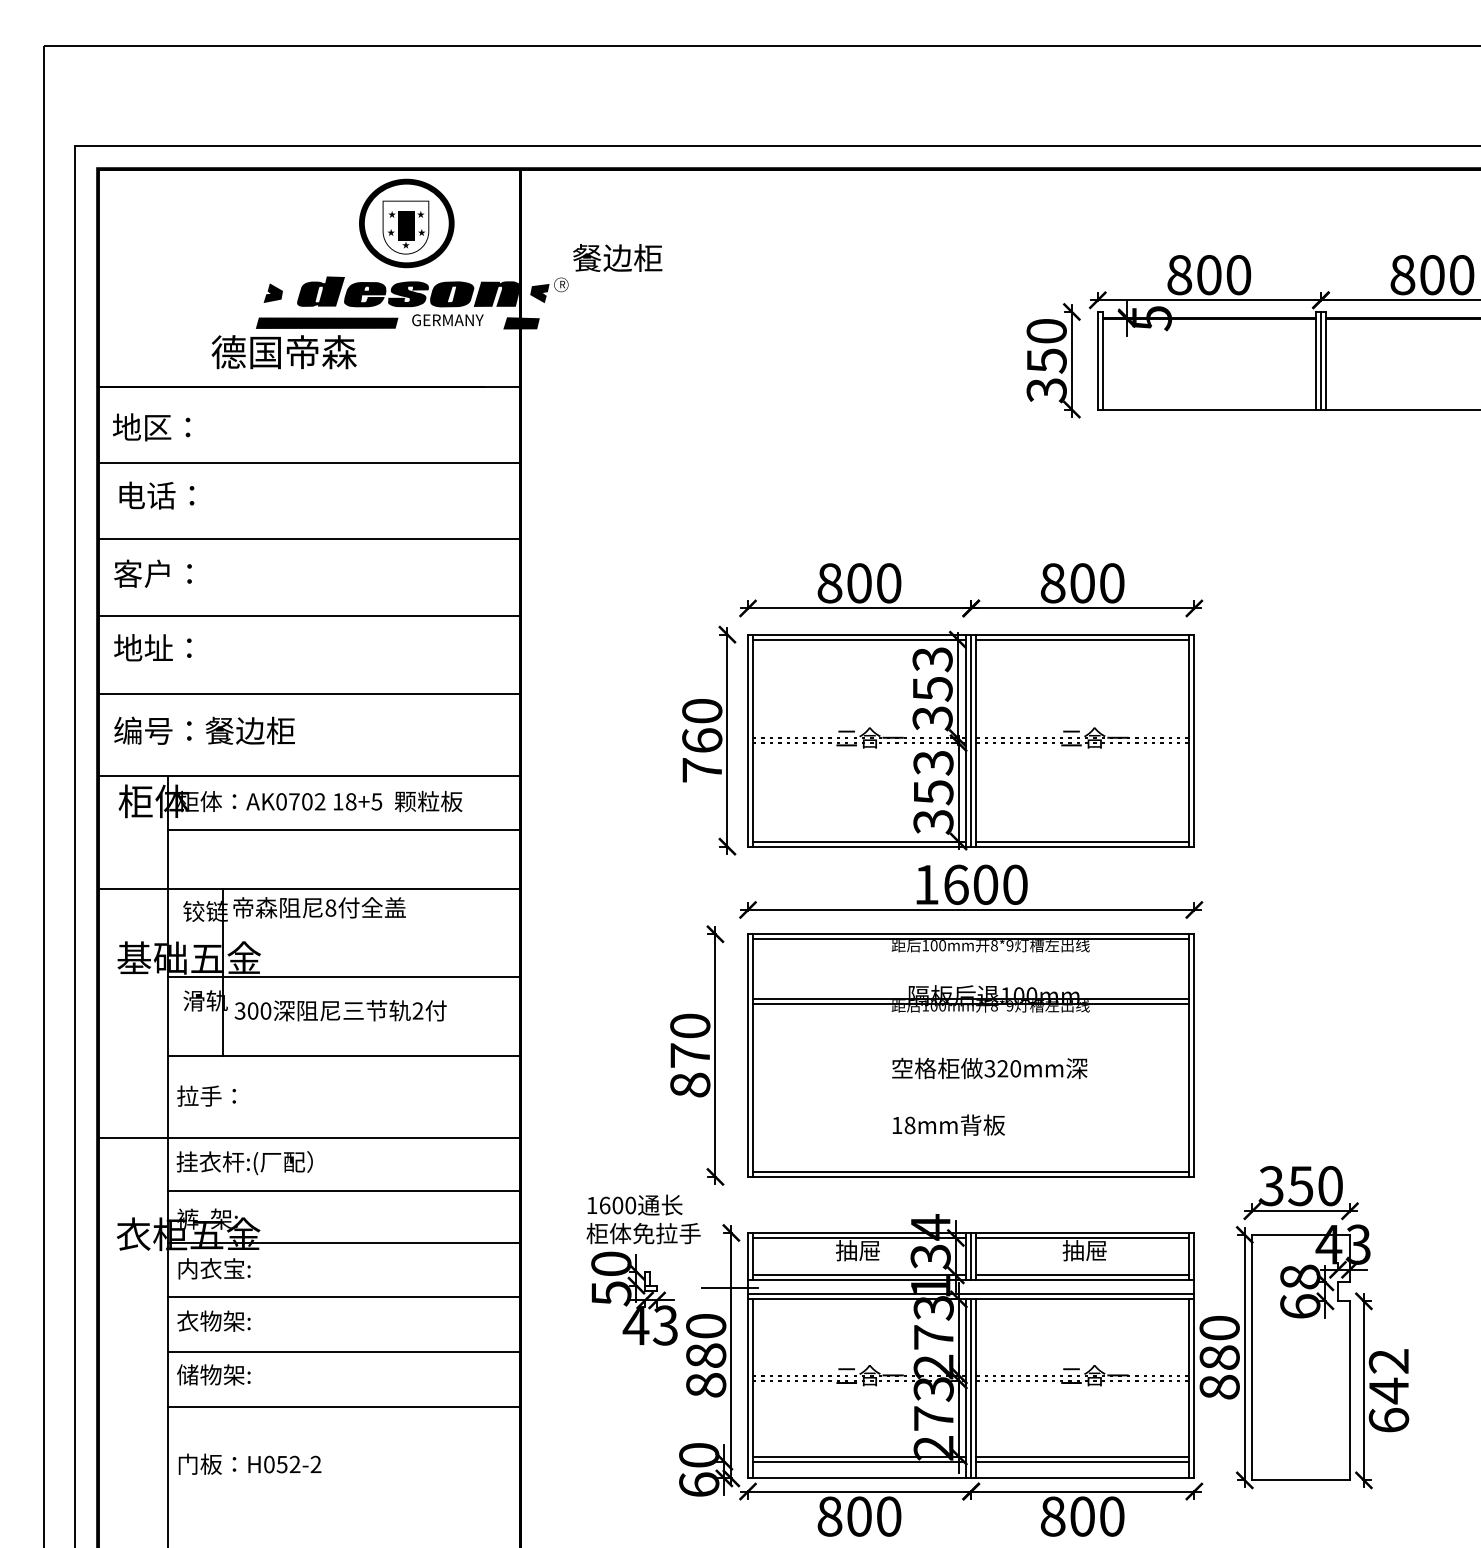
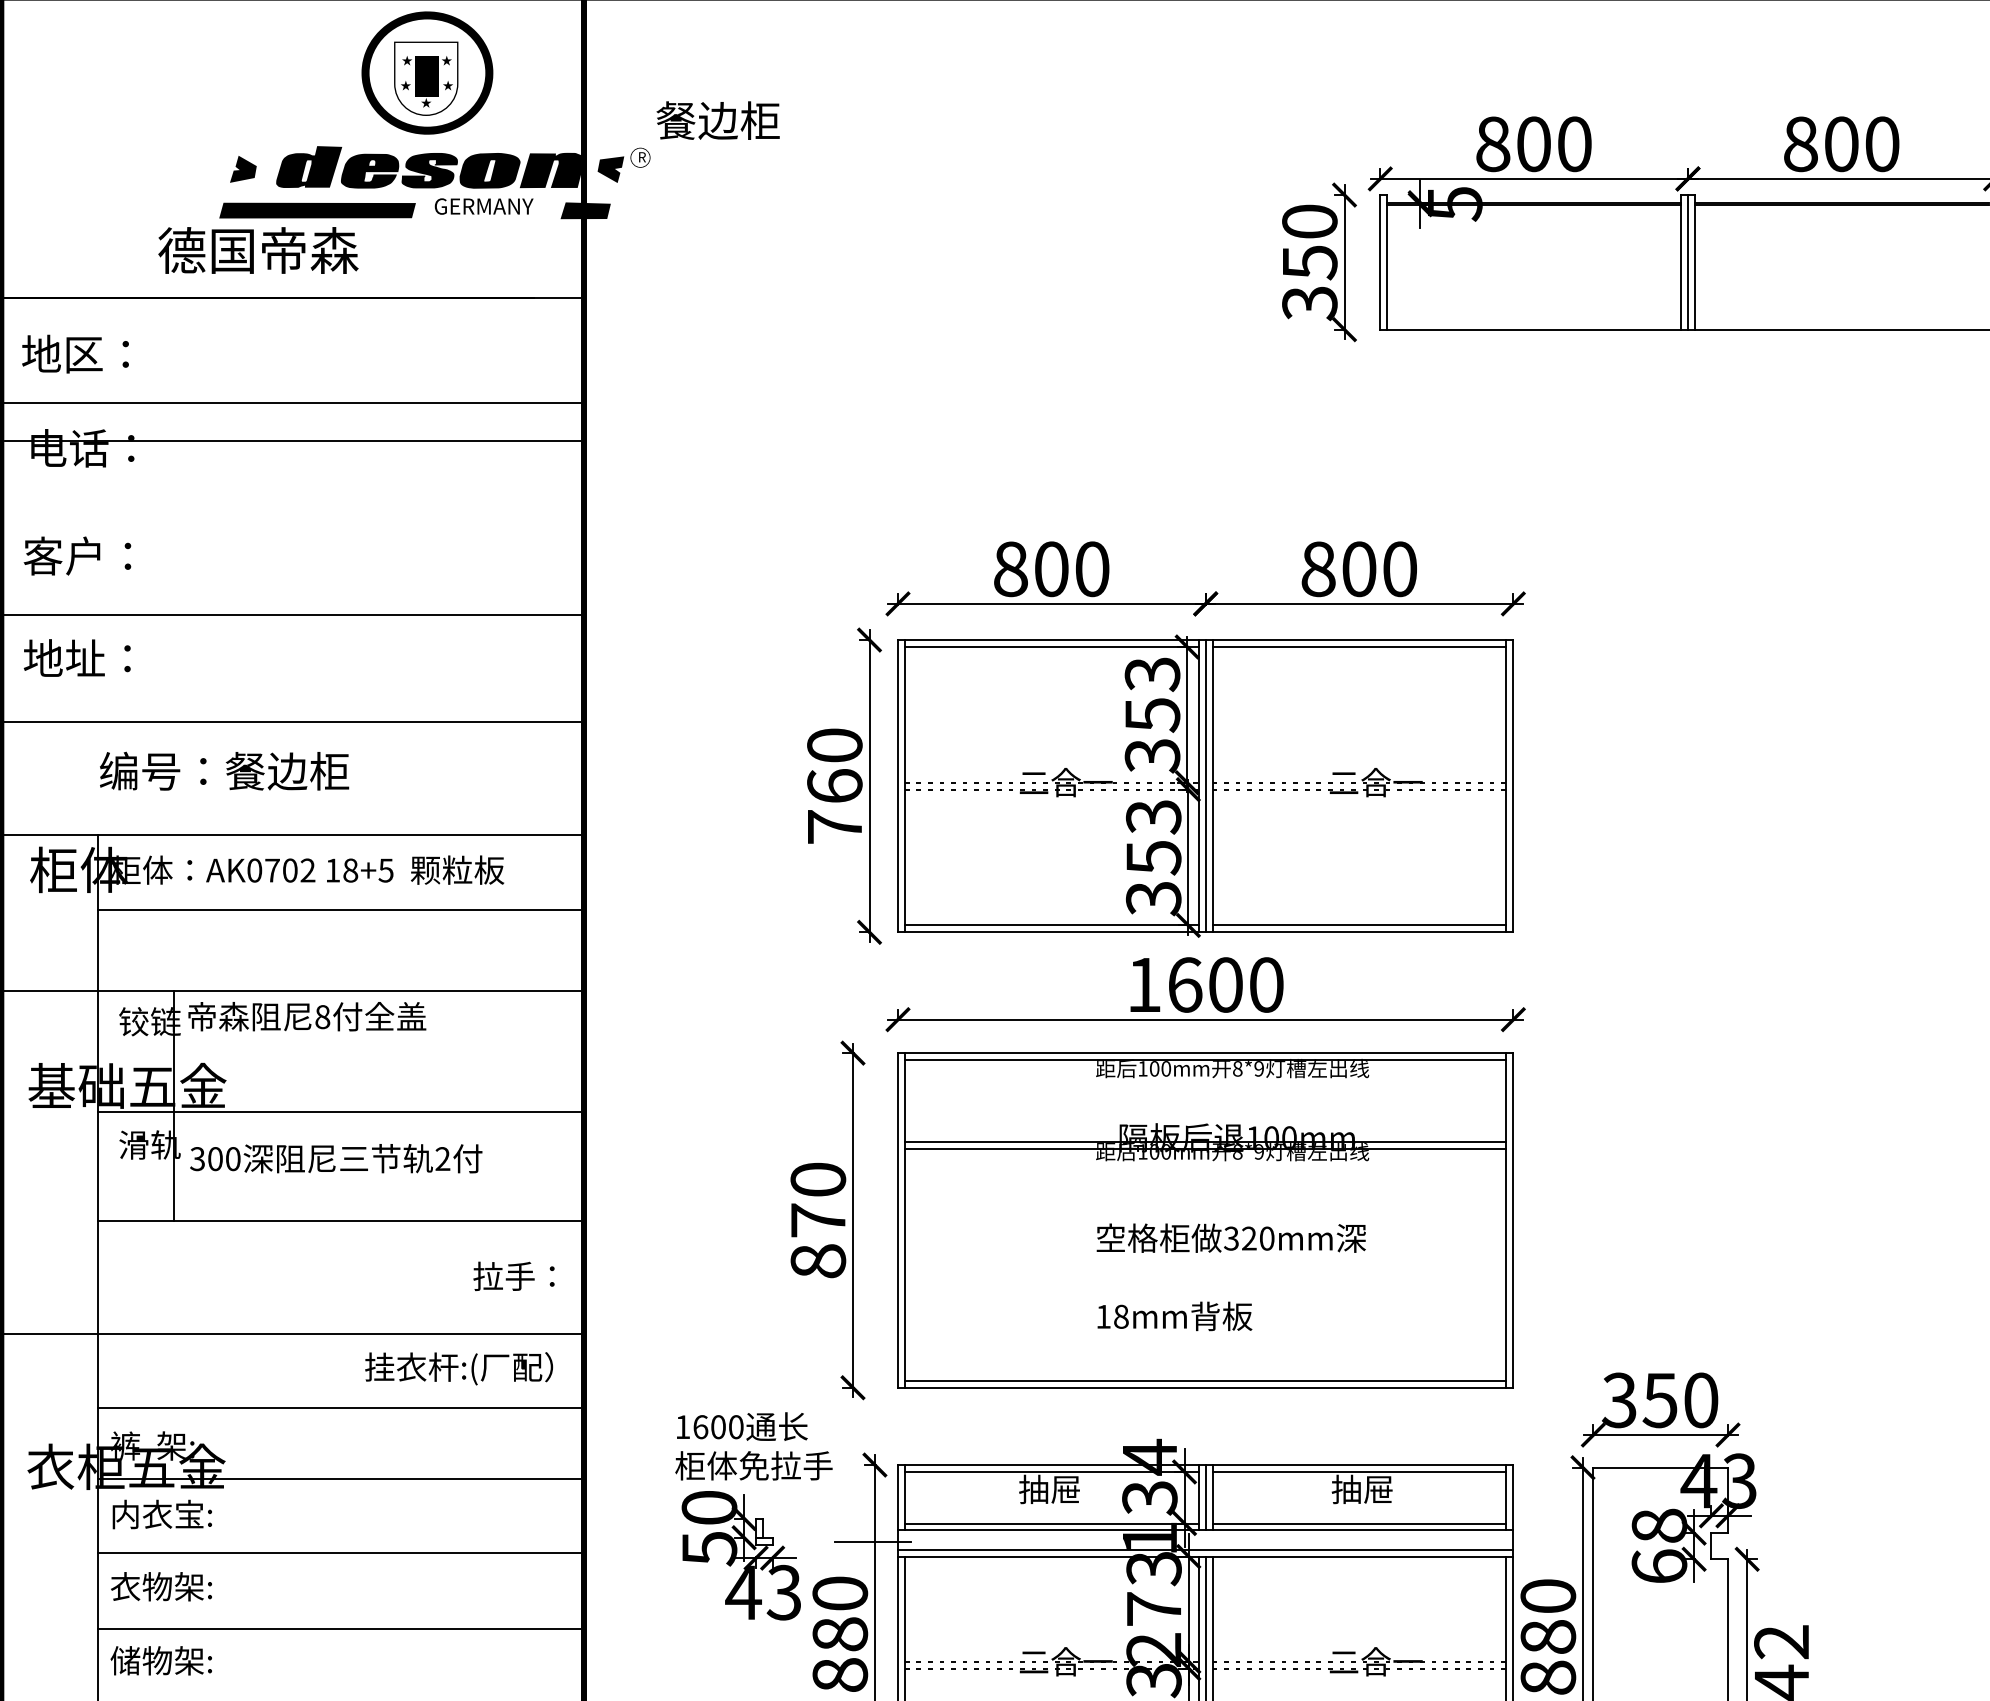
line: (310, 538) -> (294, 441), moved
text: (204, 730) -> (224, 770), moved
text: (206, 1095) -> (513, 1275), moved
text: (244, 1163) -> (458, 1369), moved

